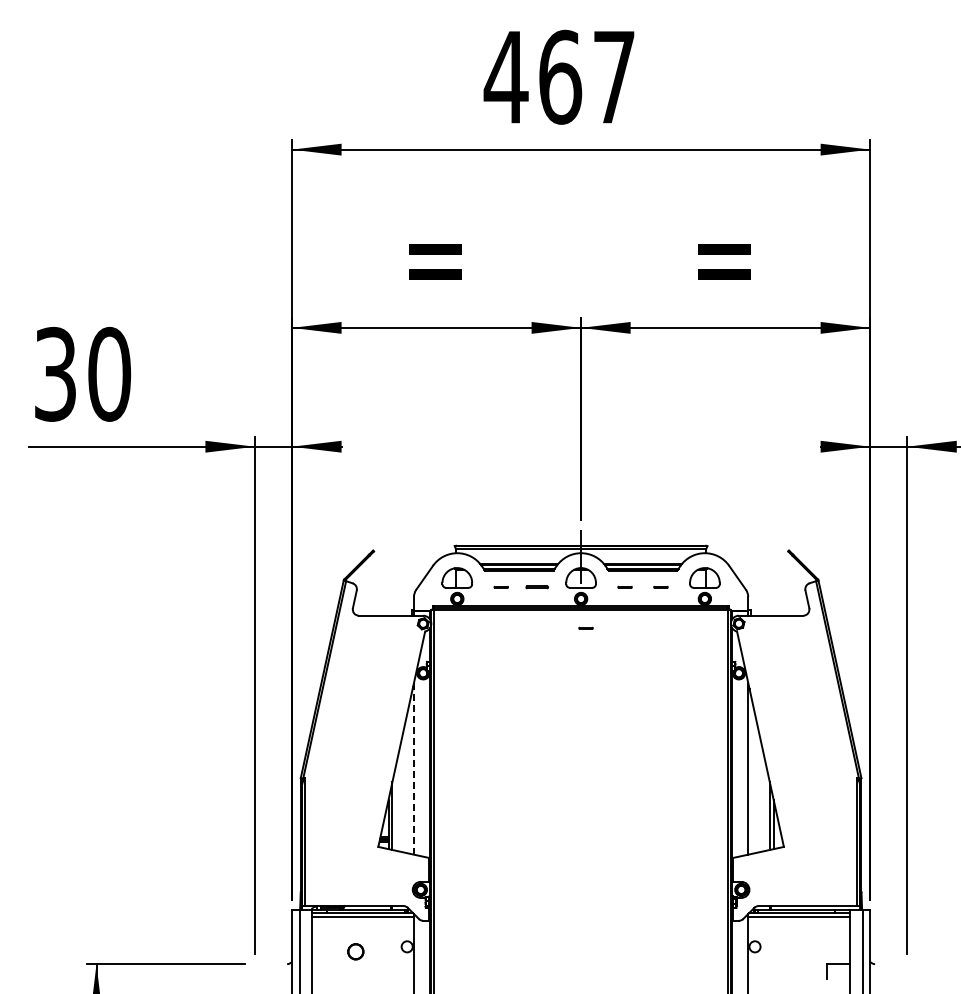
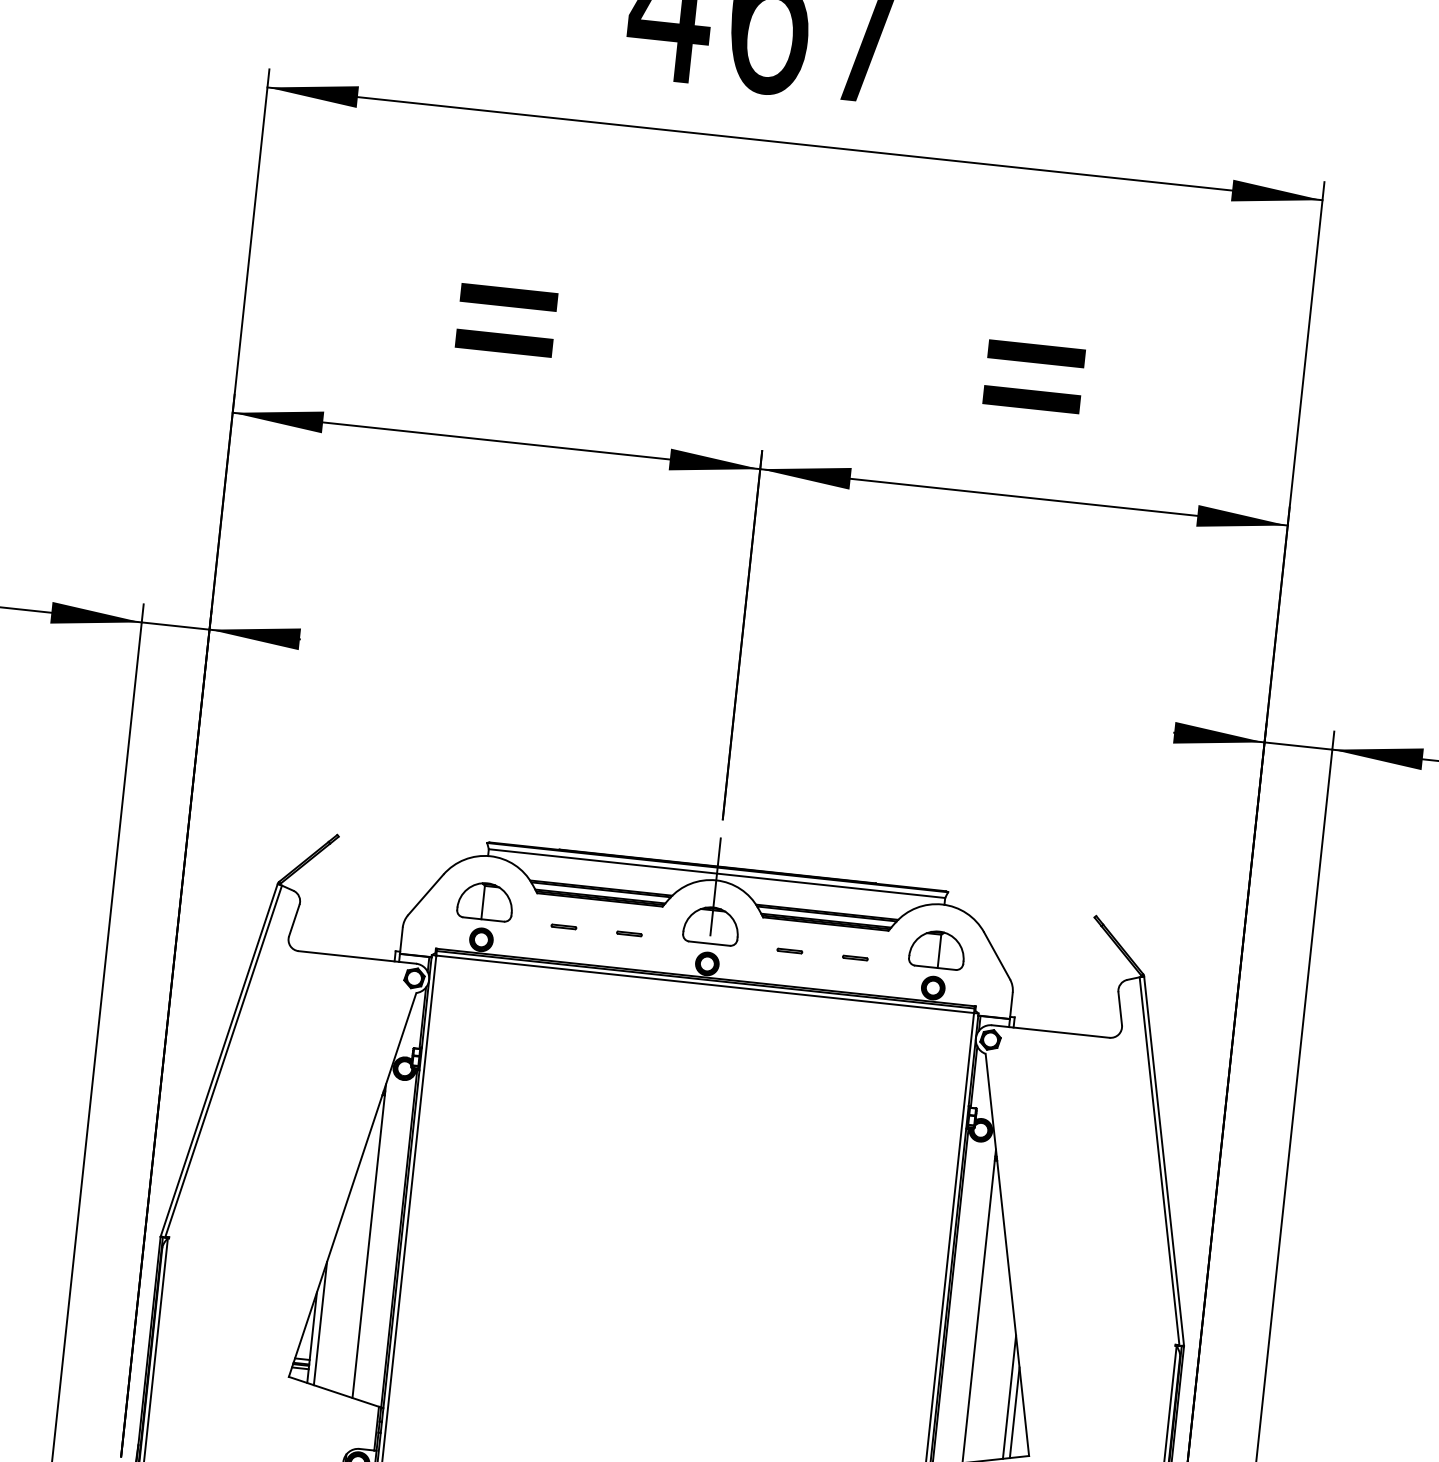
part: (536, 586) -> (628, 932), size x0.62
part: (585, 627) -> (709, 1016), removed
line: (414, 768) -> (370, 1240), dashed -> solid

